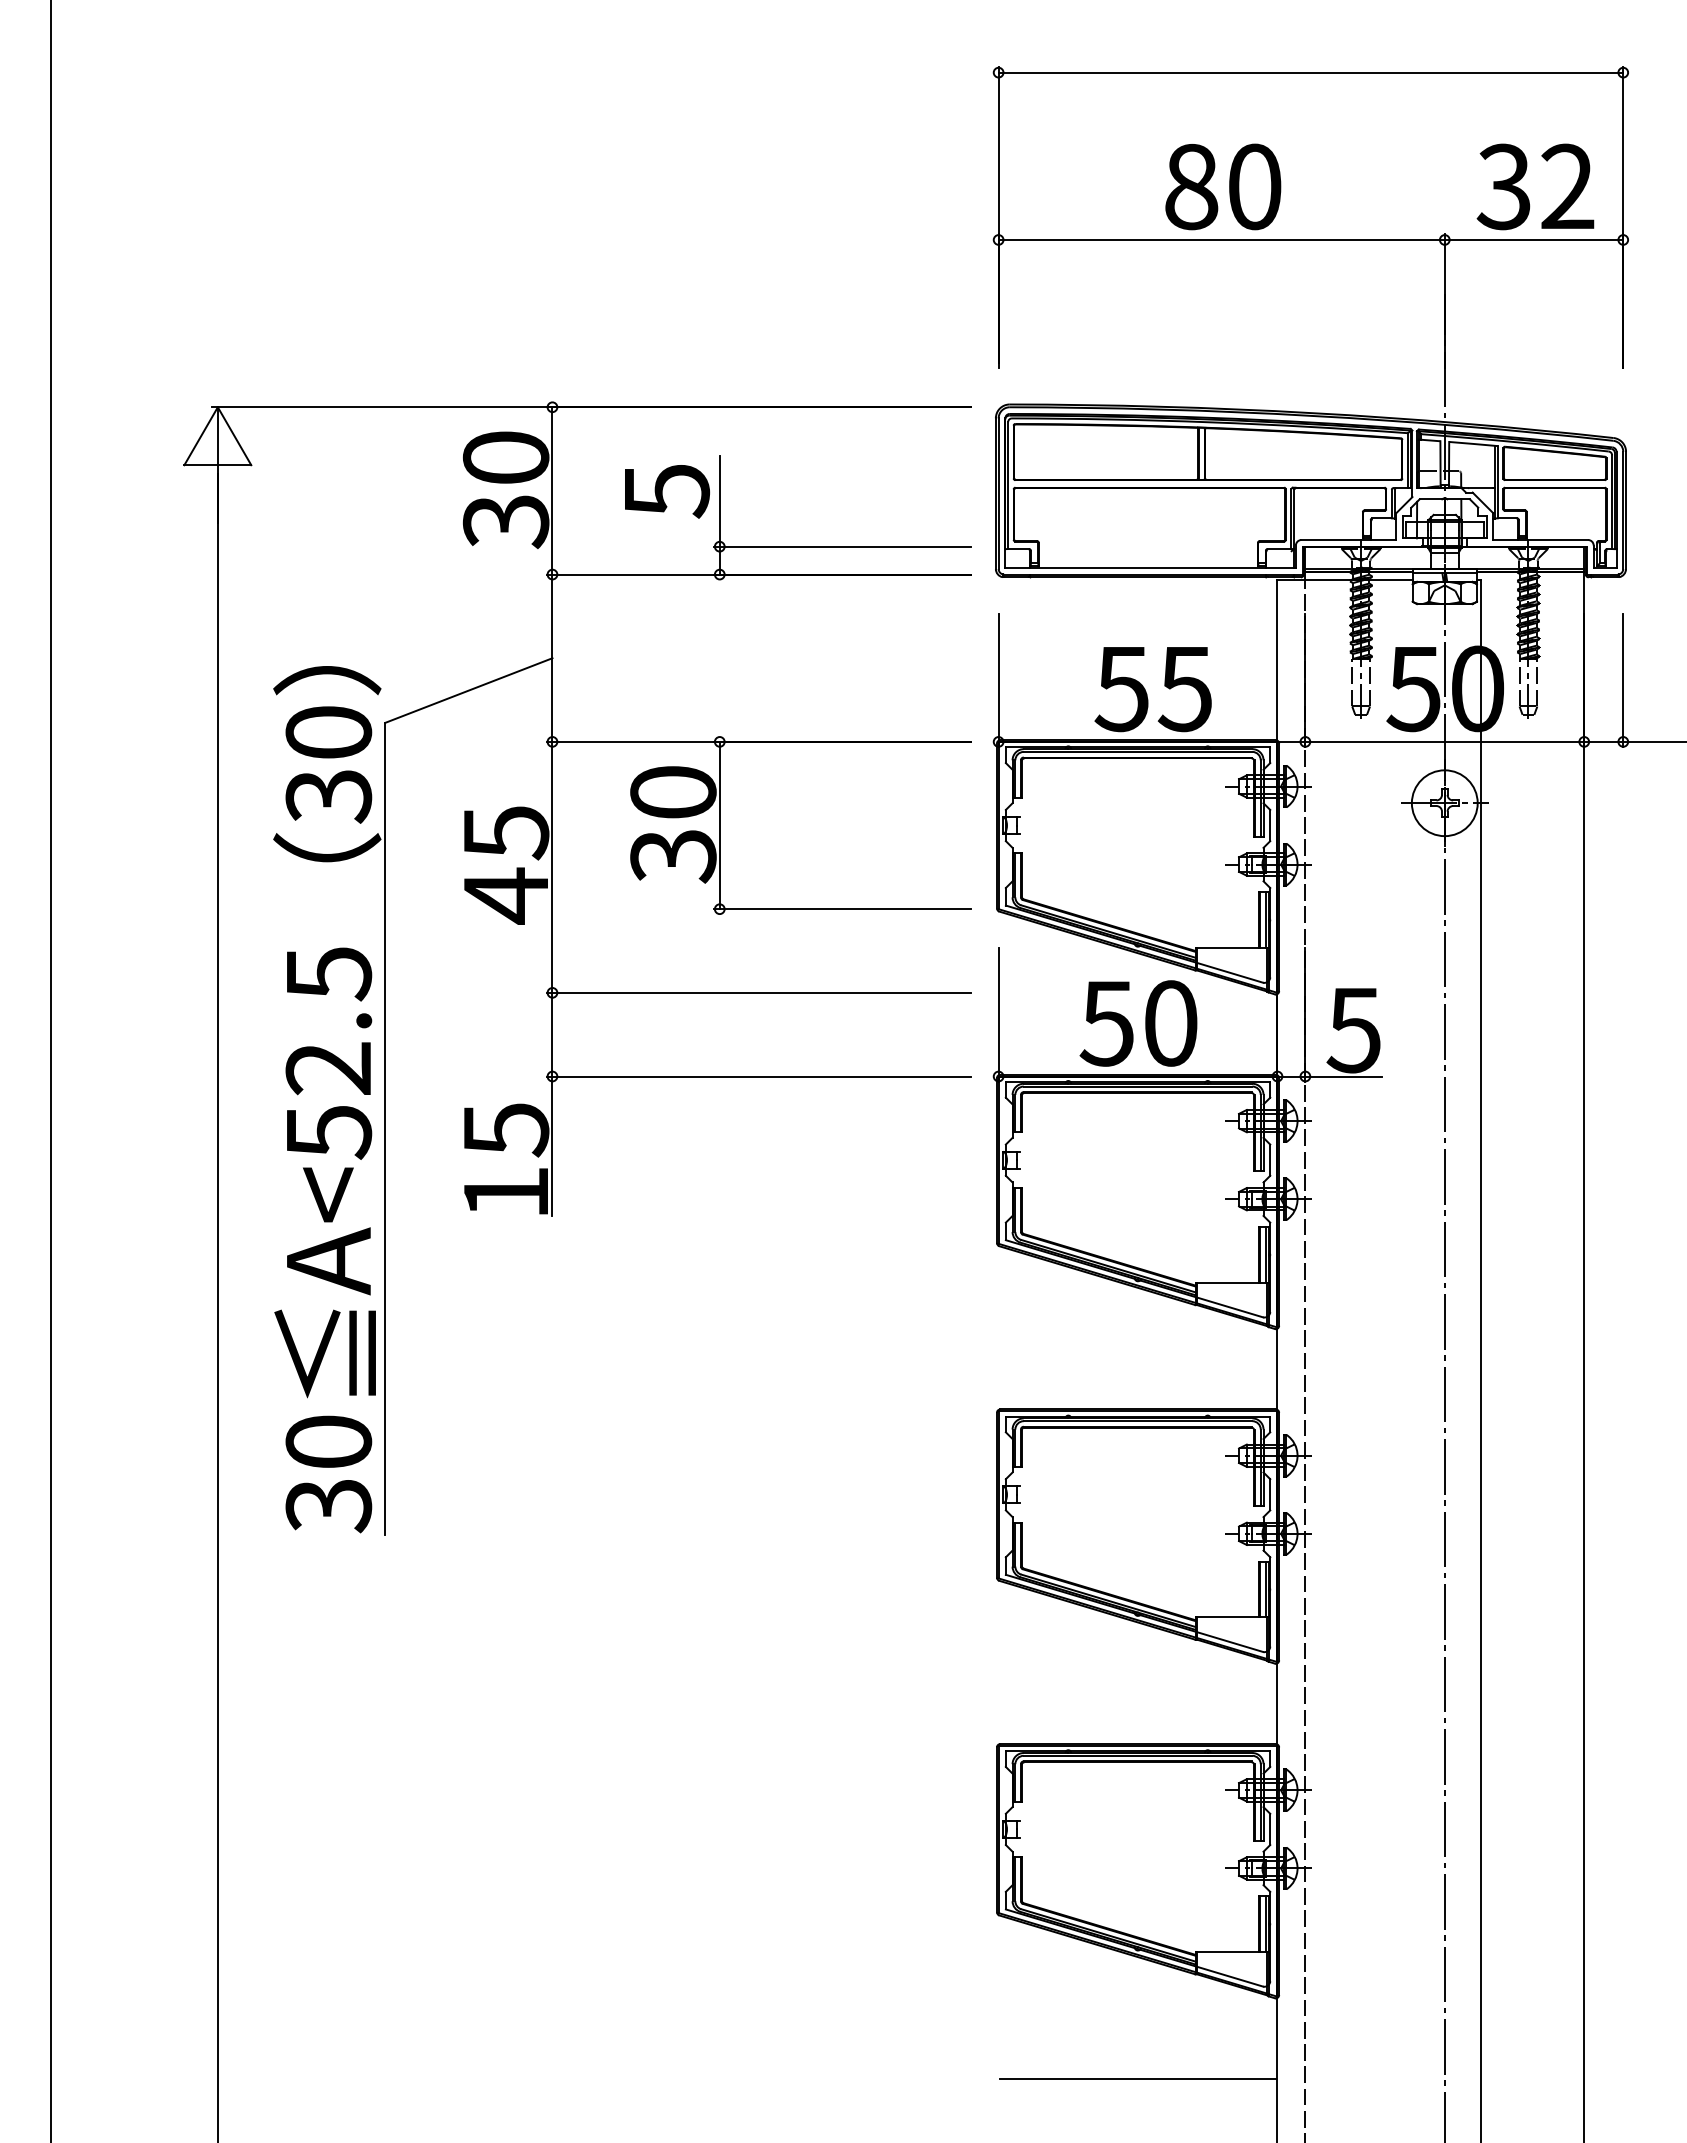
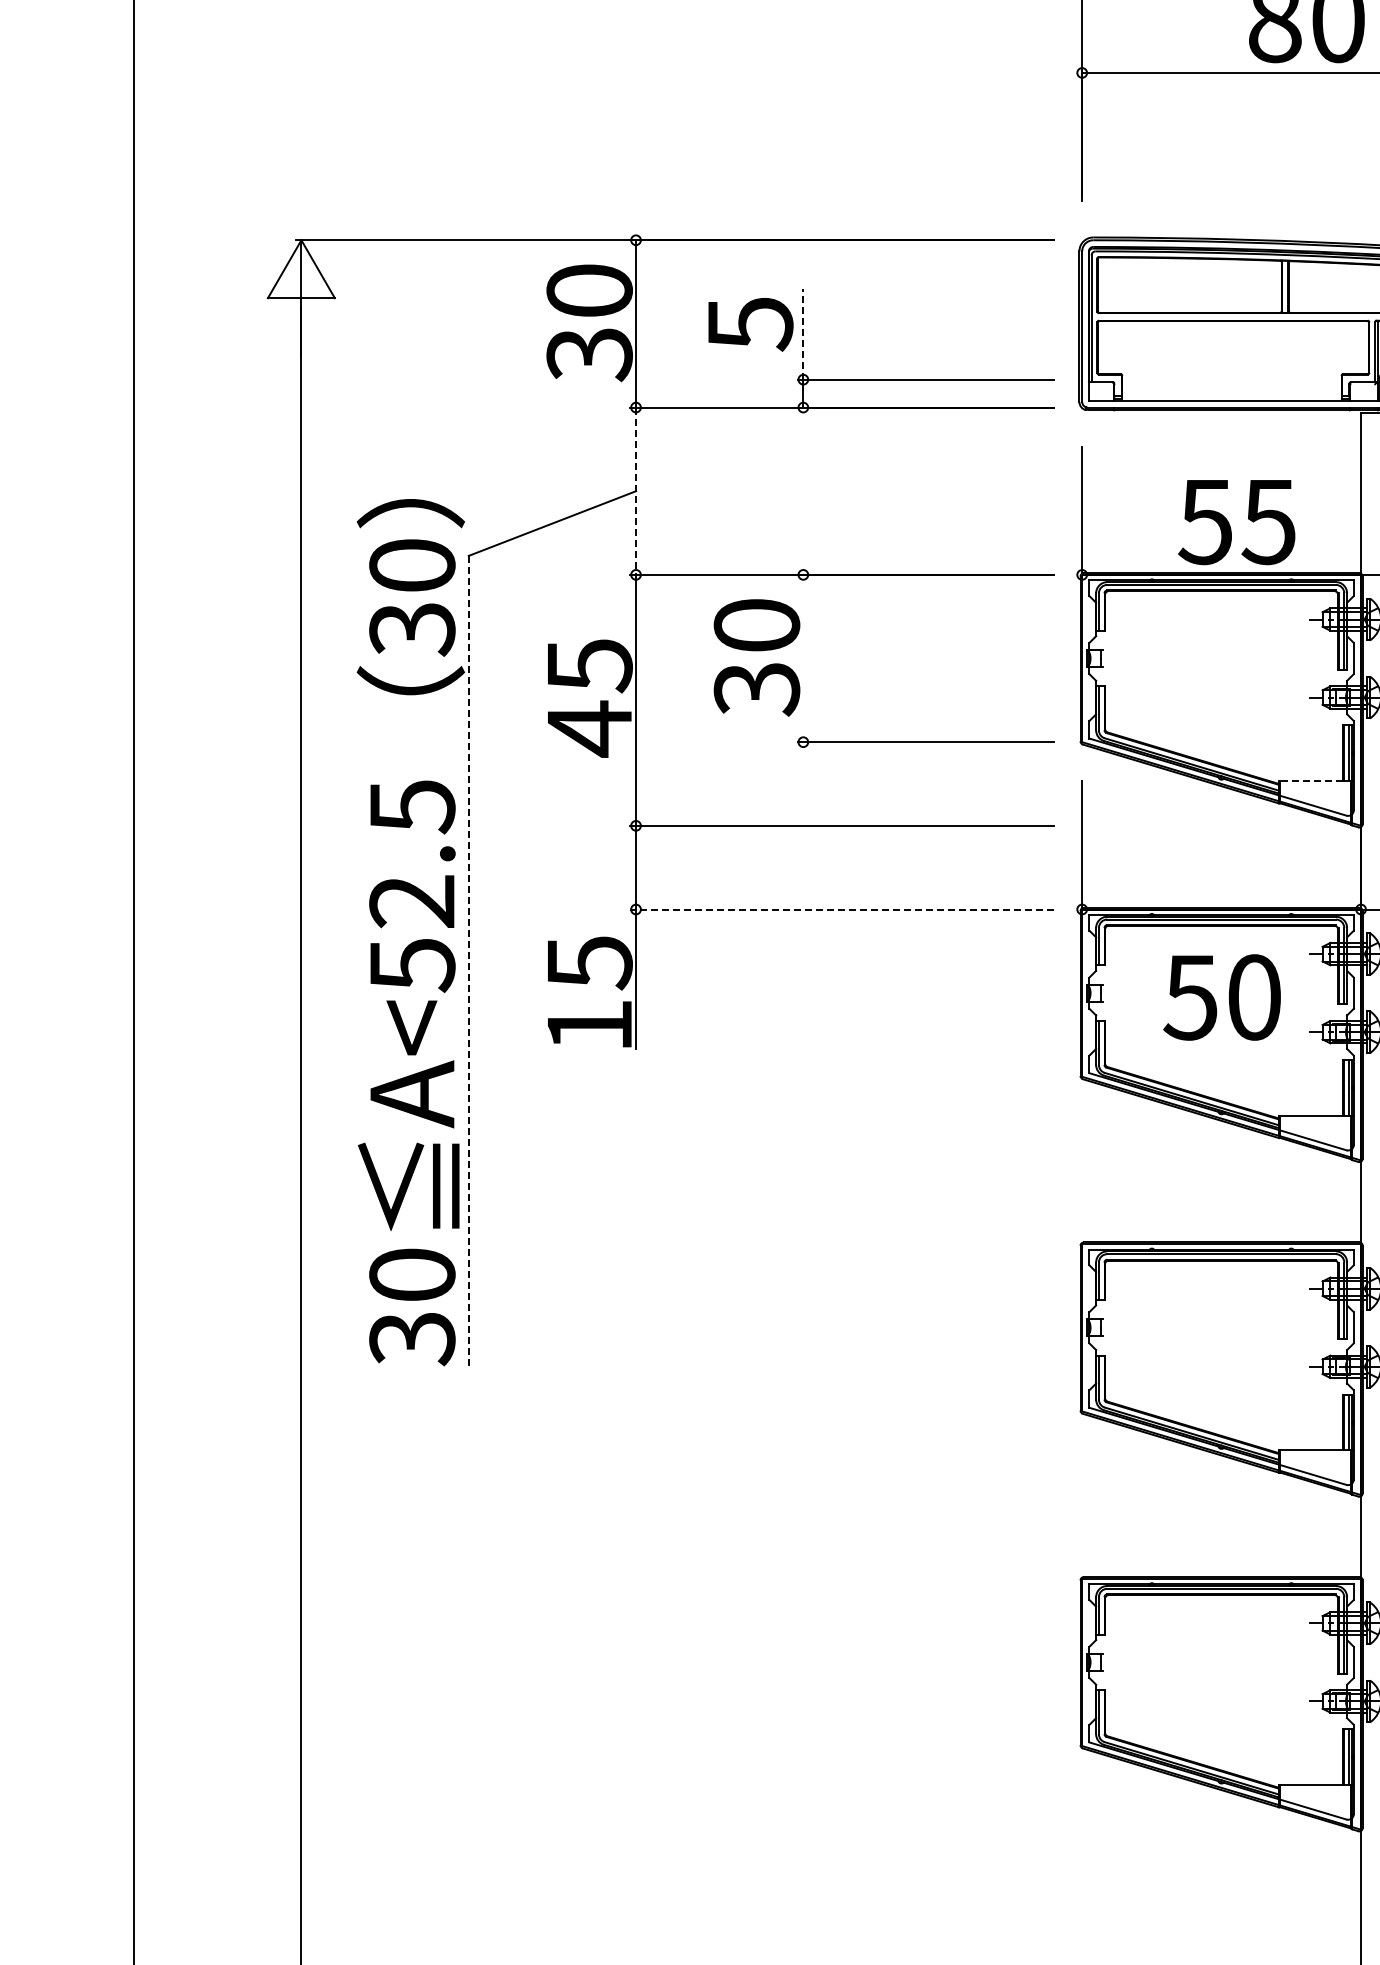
line: (719, 501) -> (803, 334), solid -> dashed
line: (552, 658) -> (636, 491), solid -> dashed
line: (719, 825) -> (803, 658), removed
line: (1227, 948) -> (1311, 781), solid -> dashed
text: (1138, 1023) -> (1222, 997), moved
line: (758, 1076) -> (842, 909), solid -> dashed
line: (385, 1129) -> (469, 962), solid -> dashed
line: (1137, 2078) -> (1221, 1911), removed

